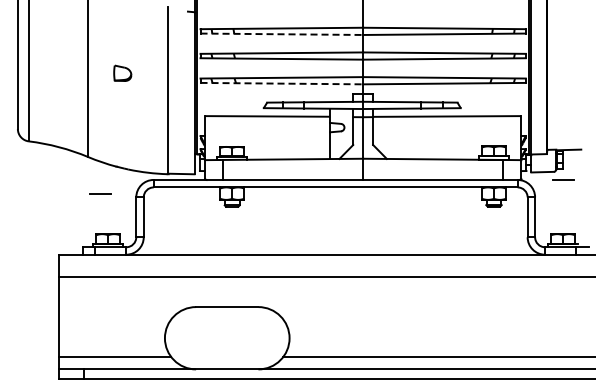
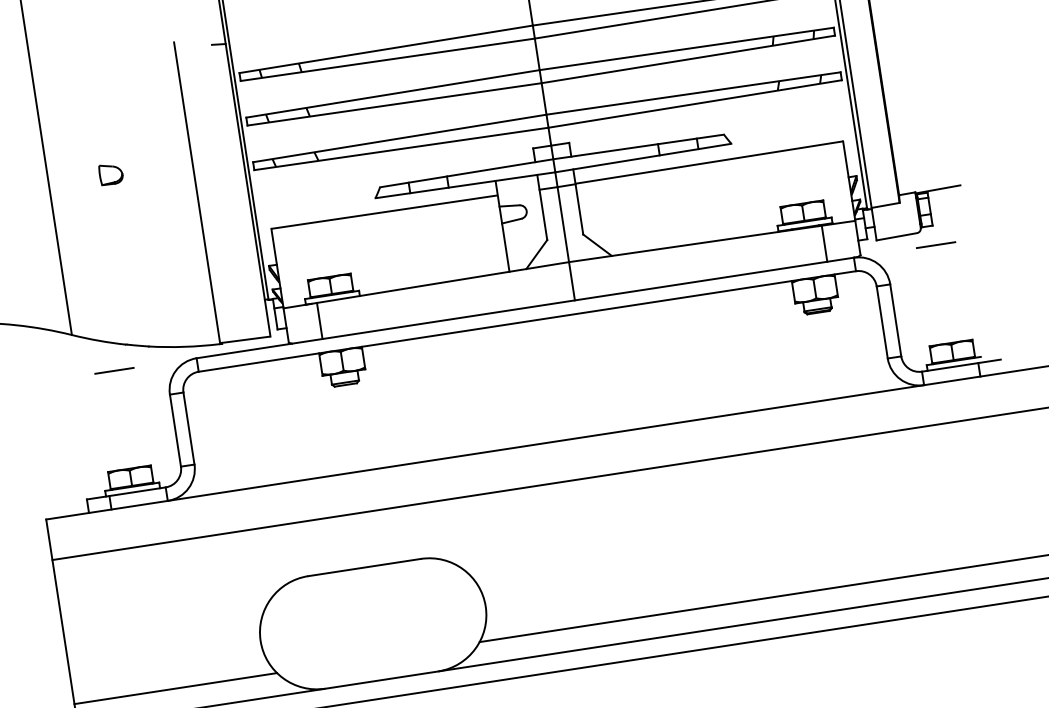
line: (282, 34) -> (389, 60), dashed -> solid
part: (122, 72) -> (110, 172), size x0.71
line: (282, 83) -> (402, 148), dashed -> solid
line: (100, 193) -> (114, 369), moved

